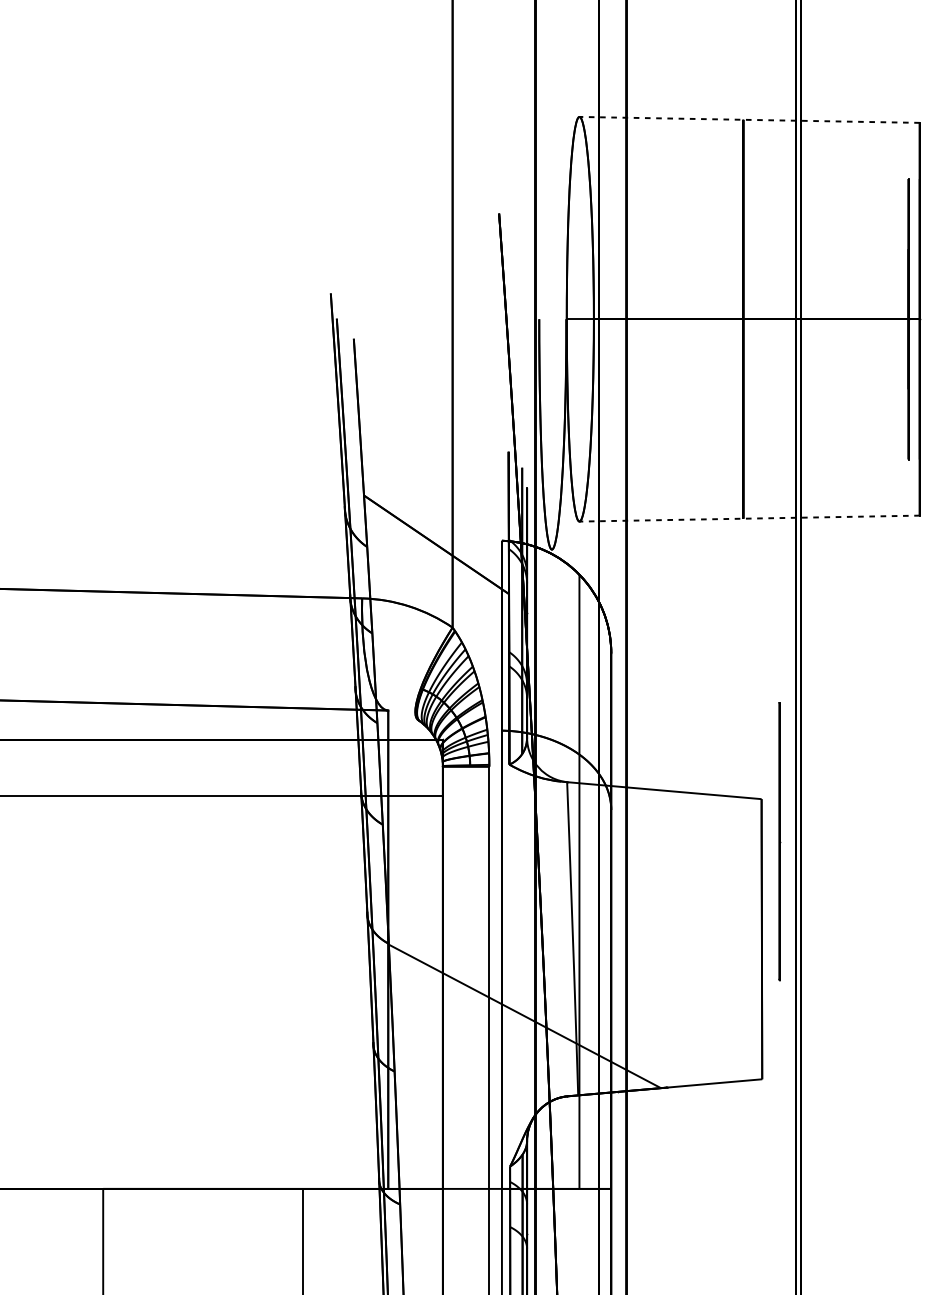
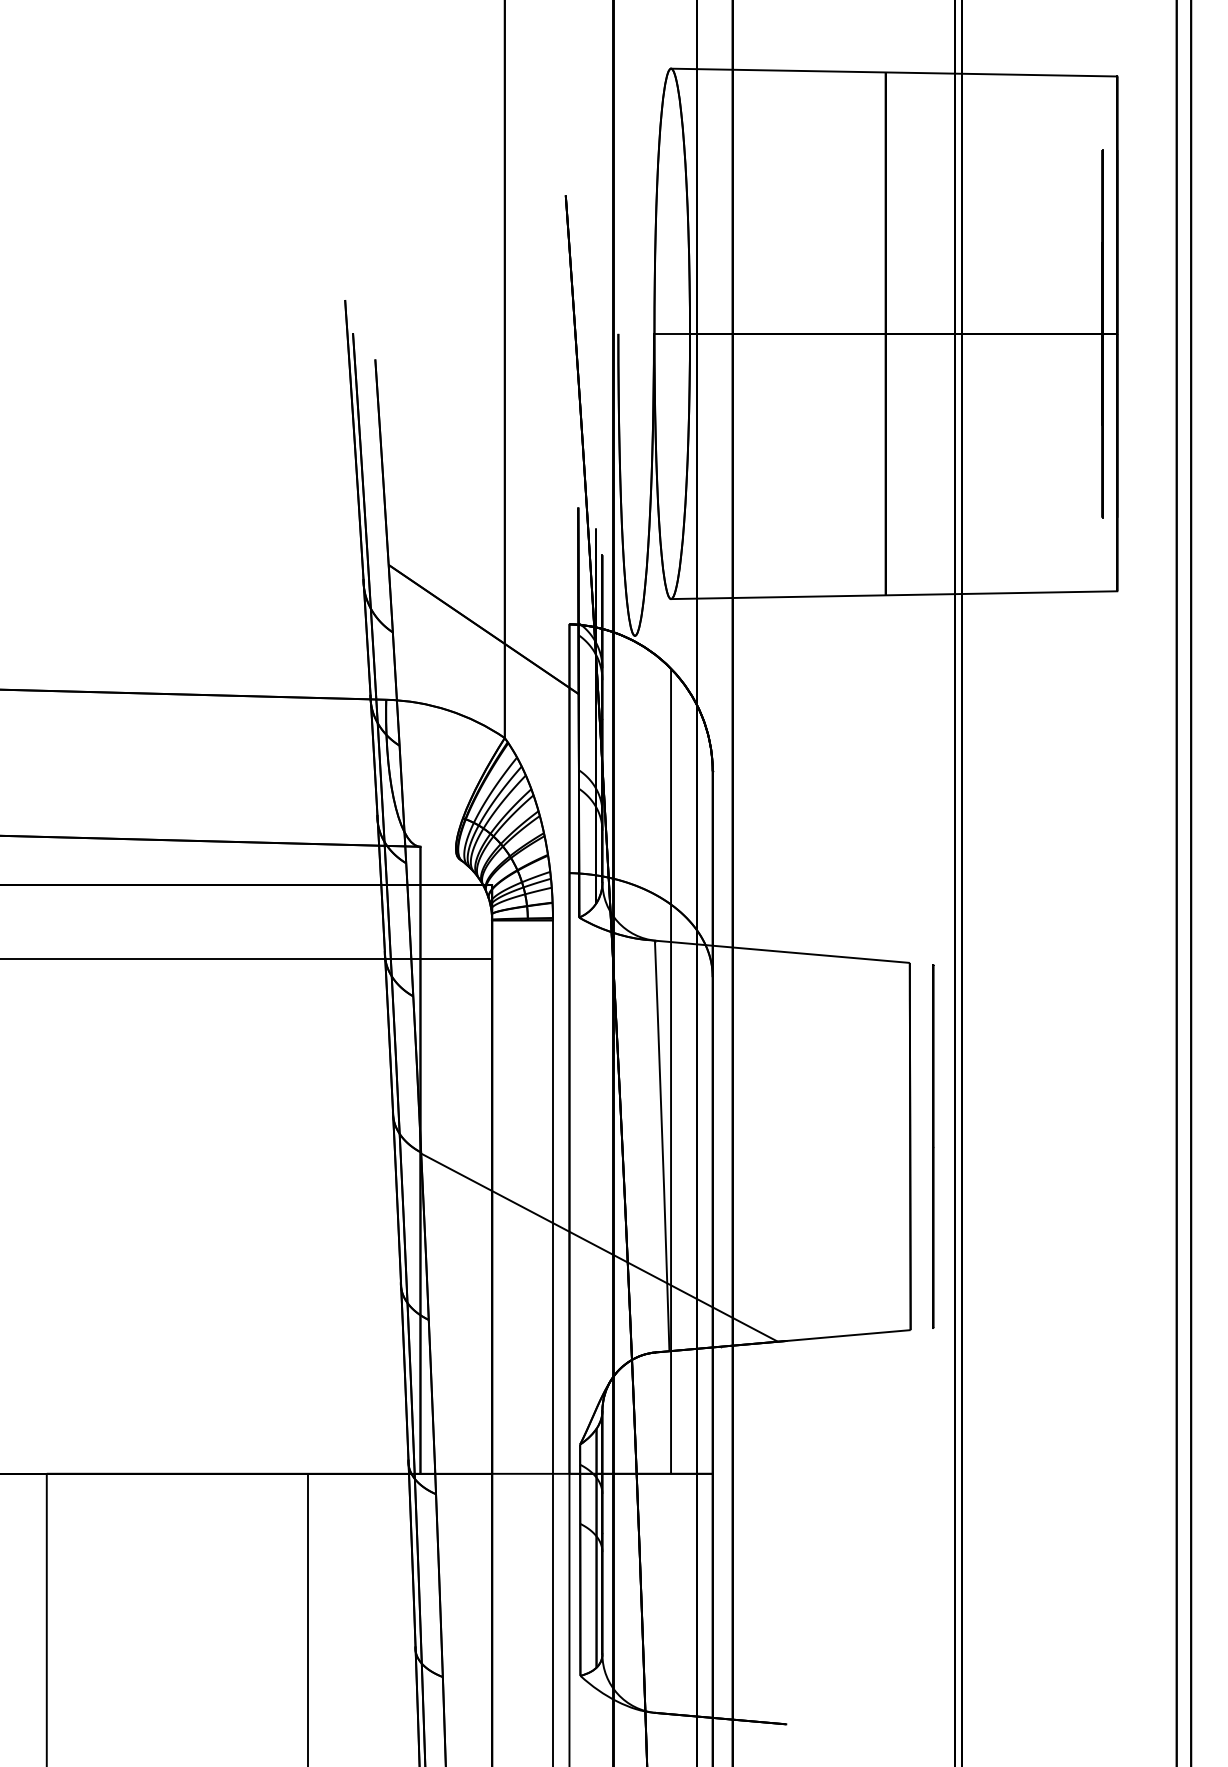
line: (749, 119) -> (893, 72), dashed -> solid
line: (749, 518) -> (893, 595), dashed -> solid
line: (779, 841) -> (933, 1146), moved

